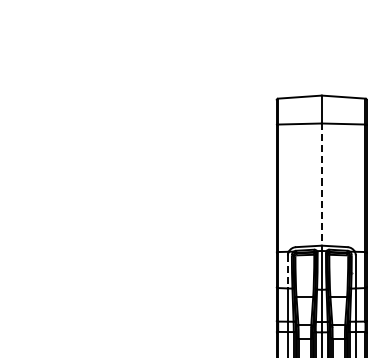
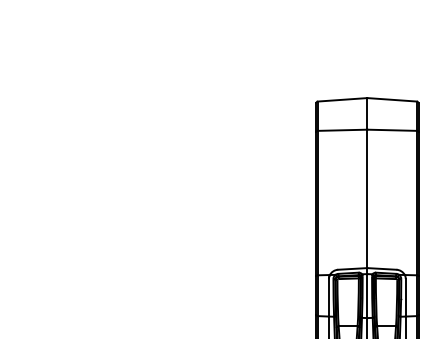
line: (321, 185) -> (366, 199), dashed -> solid
line: (287, 271) -> (328, 297), dashed -> solid

